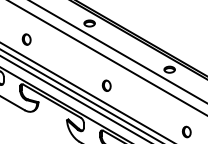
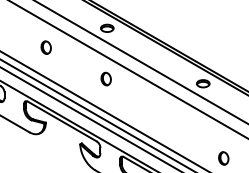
part: (26, 39) -> (45, 47), moved
part: (106, 85) -> (105, 78), moved

